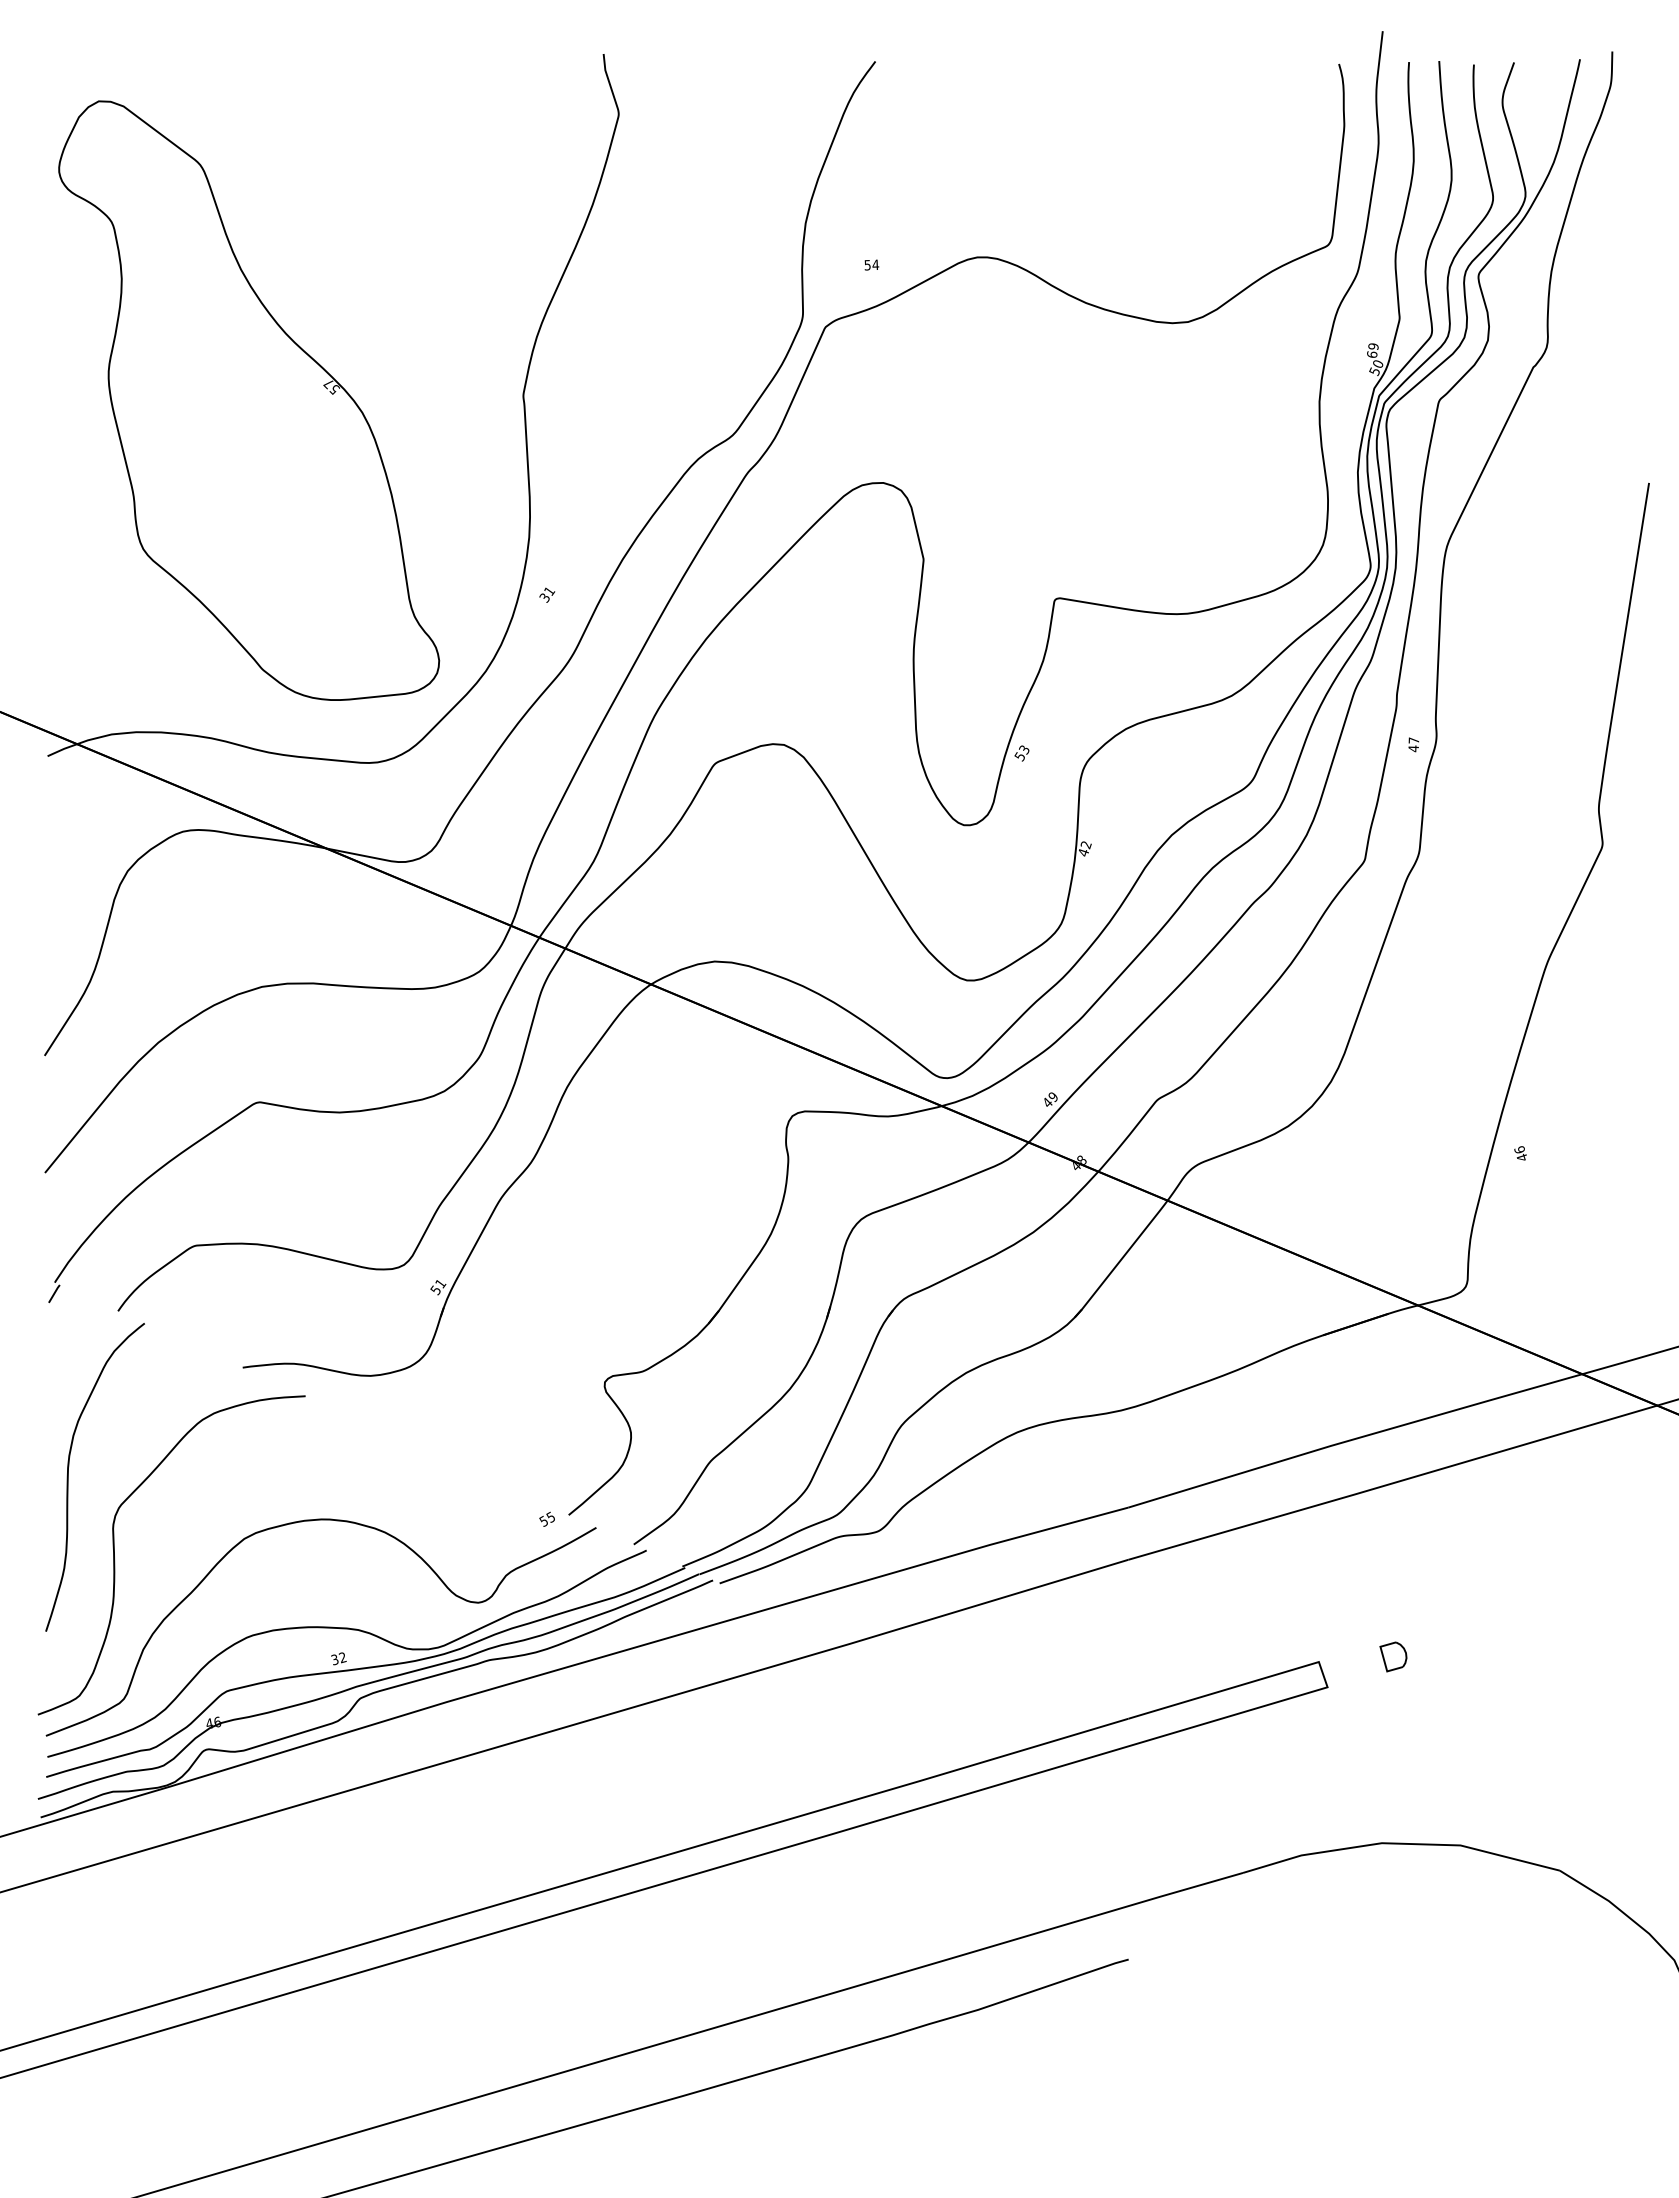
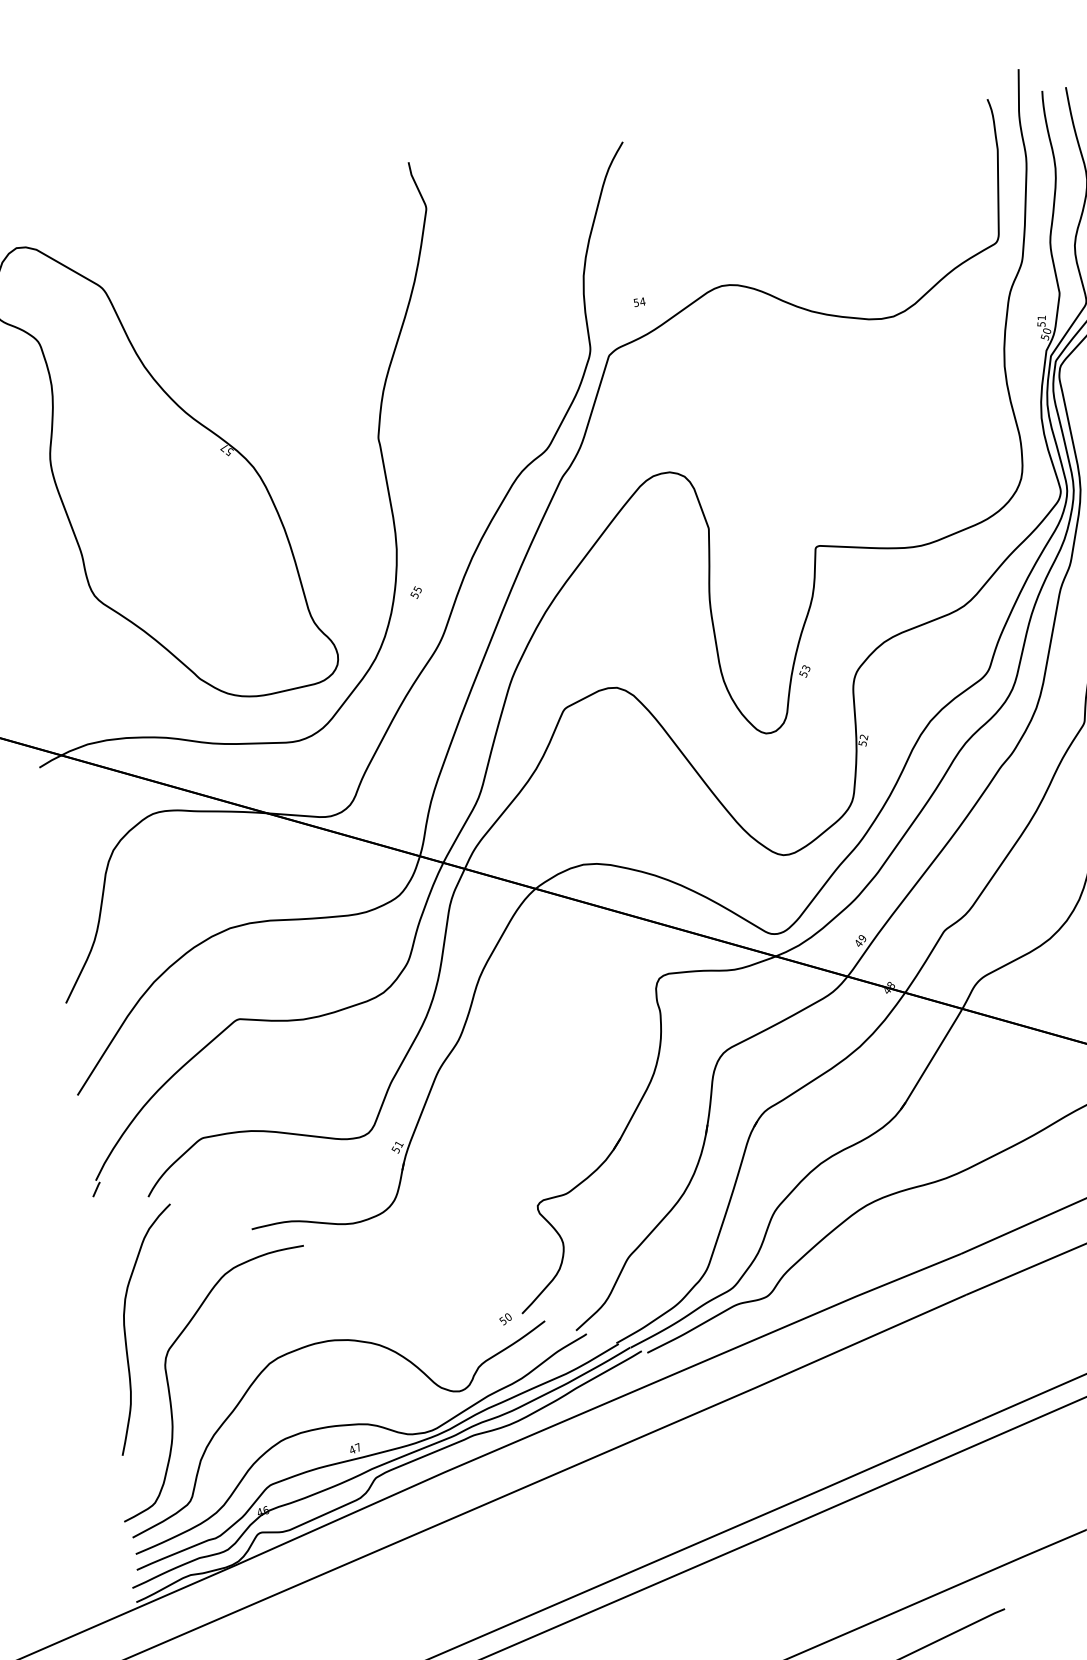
text: (1372, 350) -> (1041, 321), 69 -> 51
text: (547, 592) -> (416, 590), 31 -> 55
text: (1083, 852) -> (862, 743), 42 -> 52
text: (550, 1516) -> (507, 1316), 55 -> 50
text: (338, 1658) -> (355, 1448), 32 -> 47

